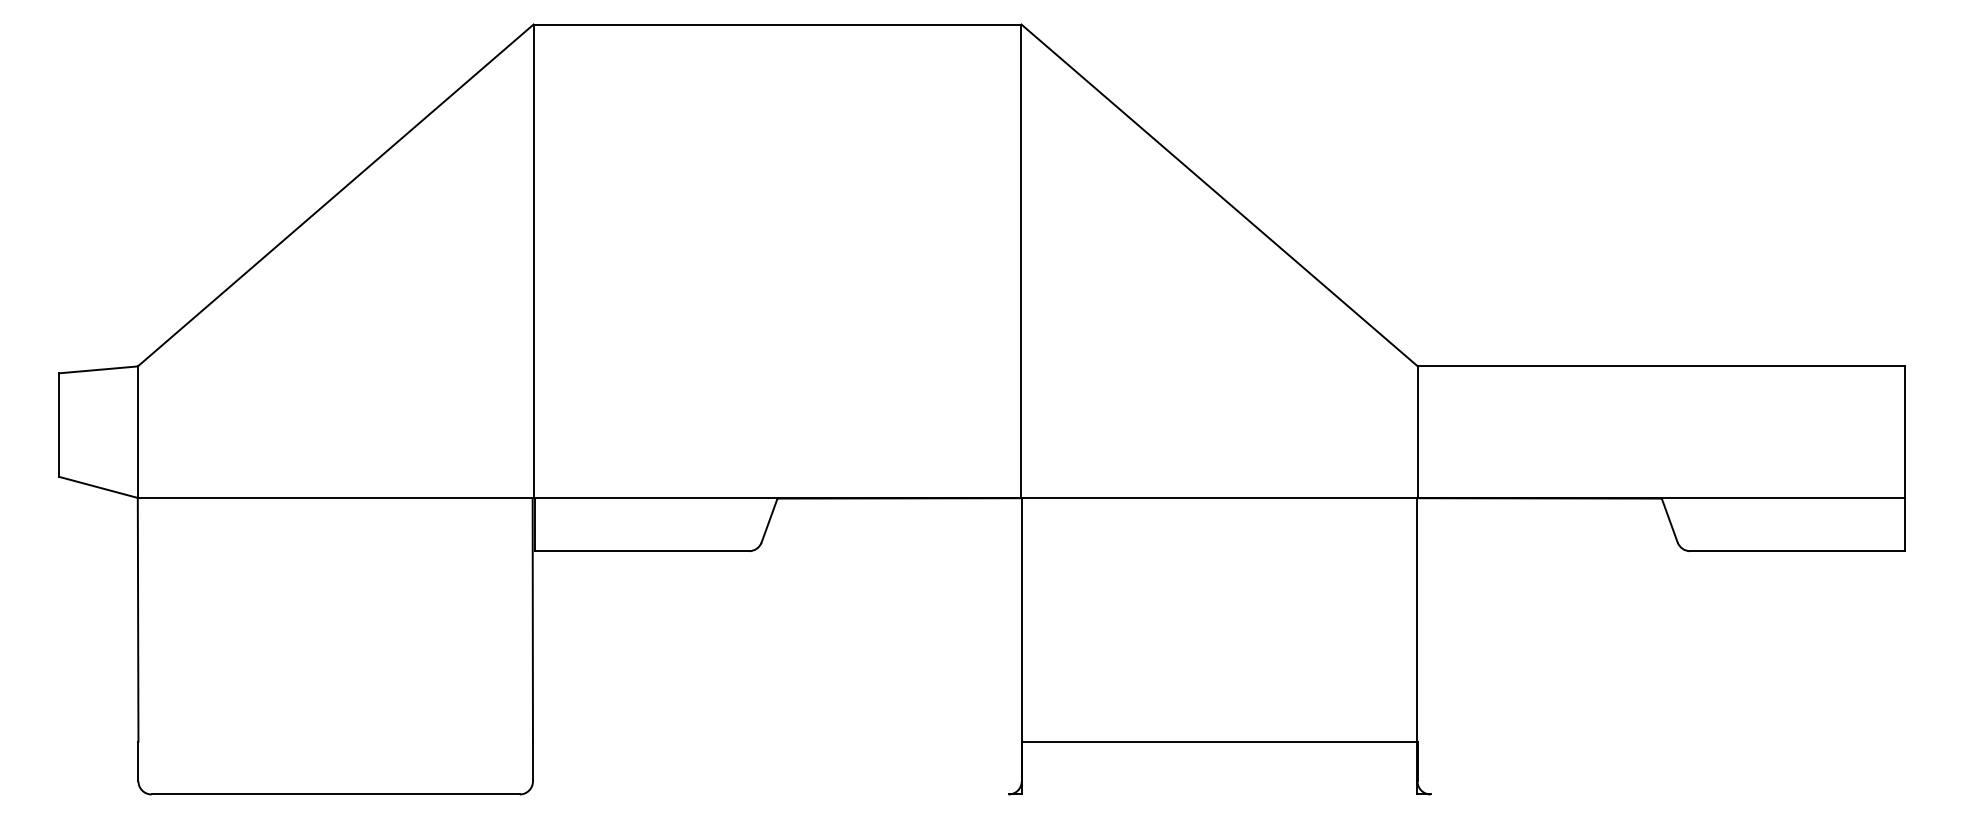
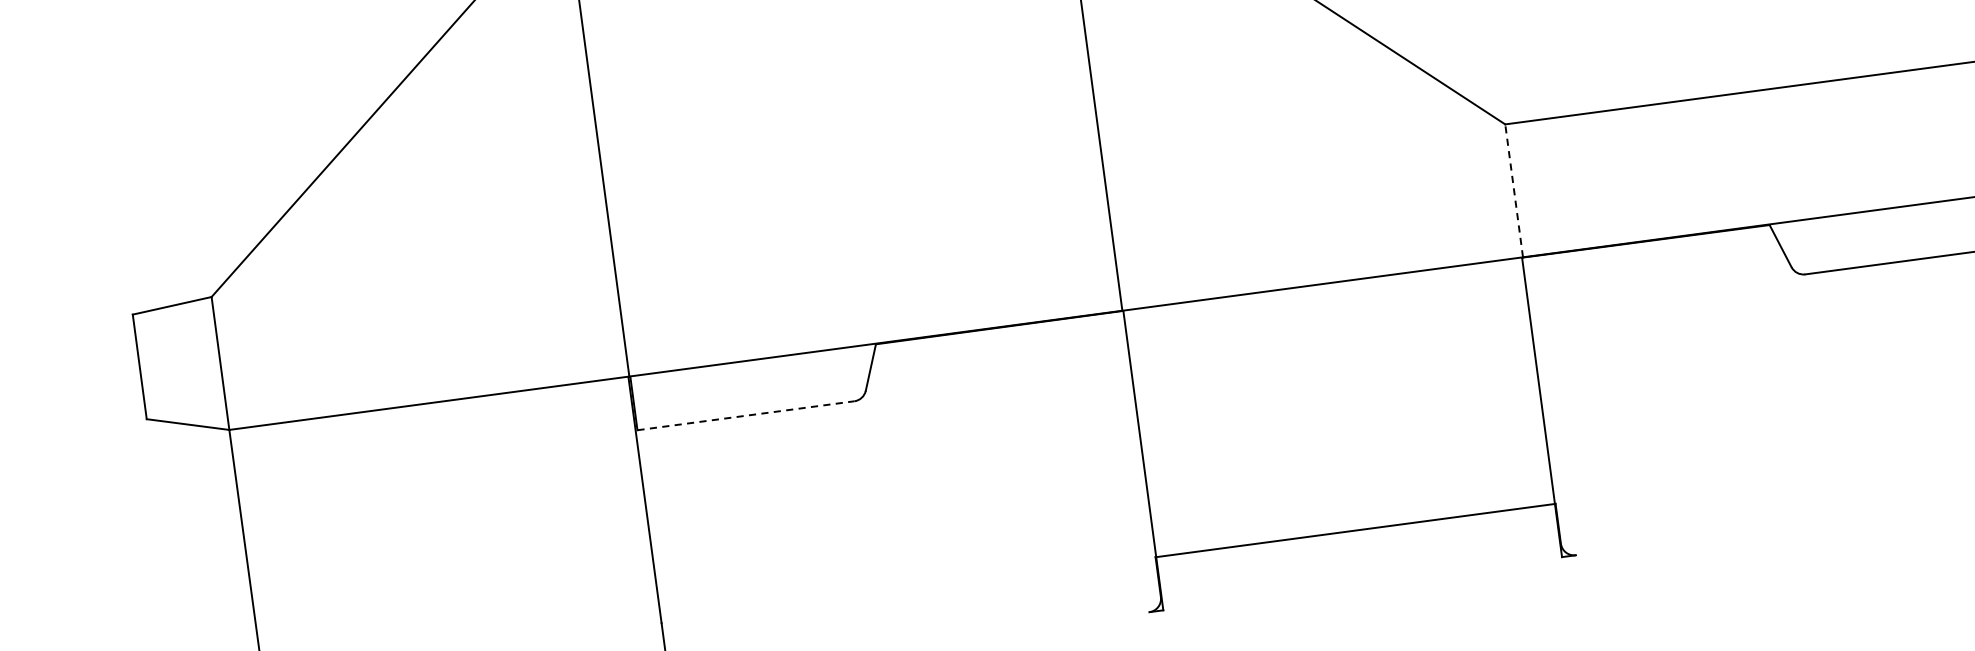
line: (1417, 432) -> (1513, 191), solid -> dashed
line: (642, 551) -> (746, 415), solid -> dashed

